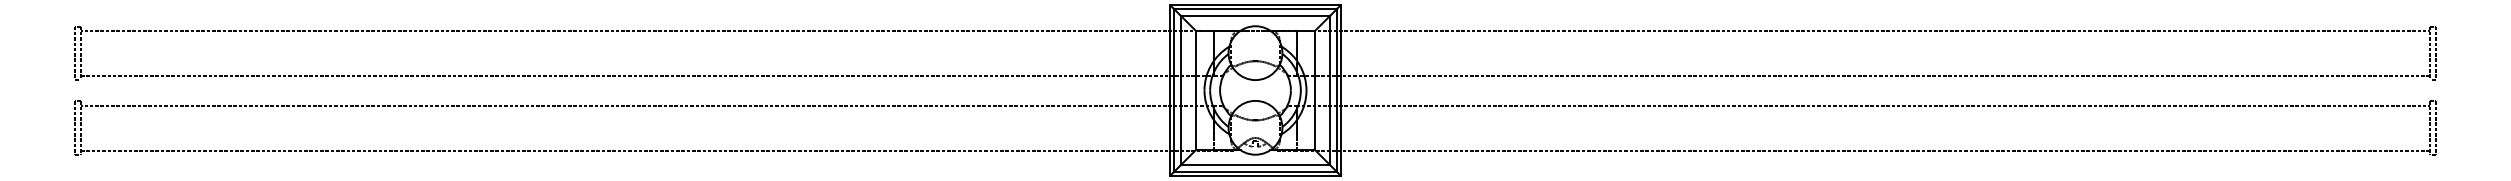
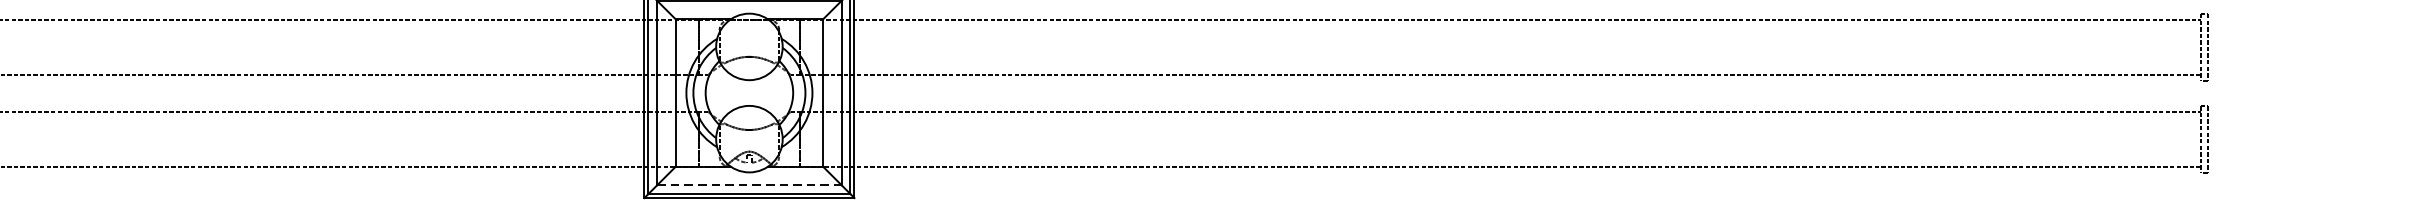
line: (1255, 165) -> (749, 185), solid -> dashed

